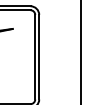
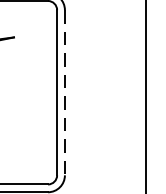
line: (39, 57) -> (65, 93), solid -> dashed

